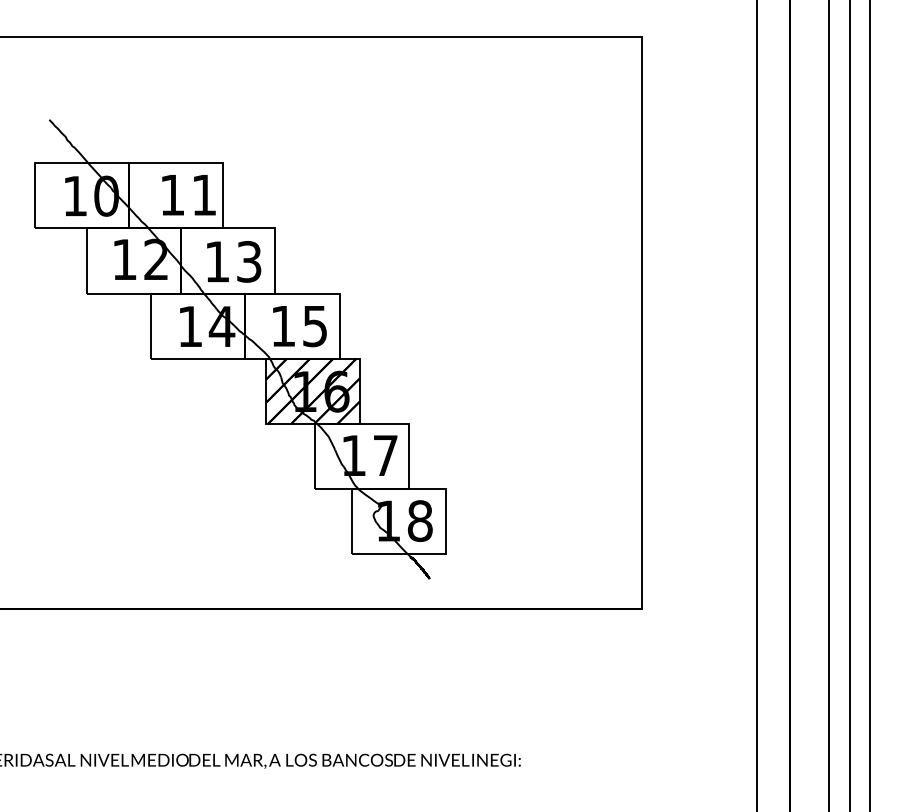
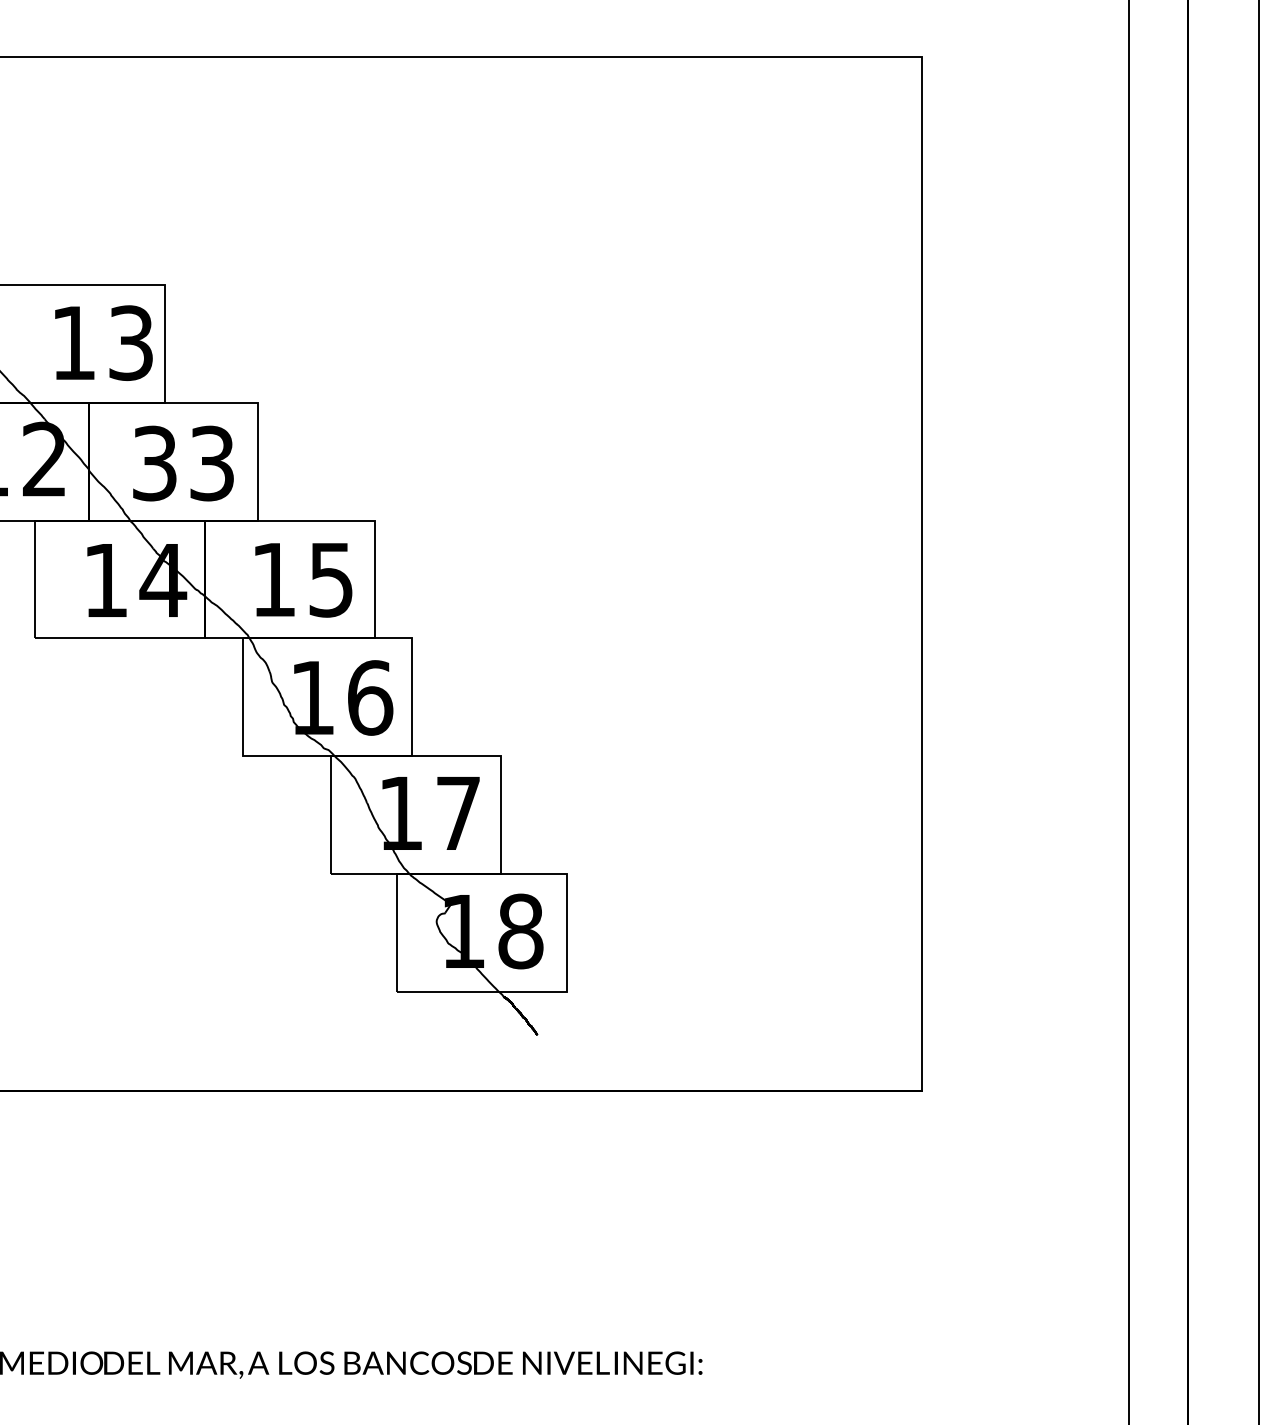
text: (204, 195) -> (131, 343), 11 -> 13
text: (217, 261) -> (154, 462), 13 -> 33
hatch: (312, 390) -> (326, 695), removed

